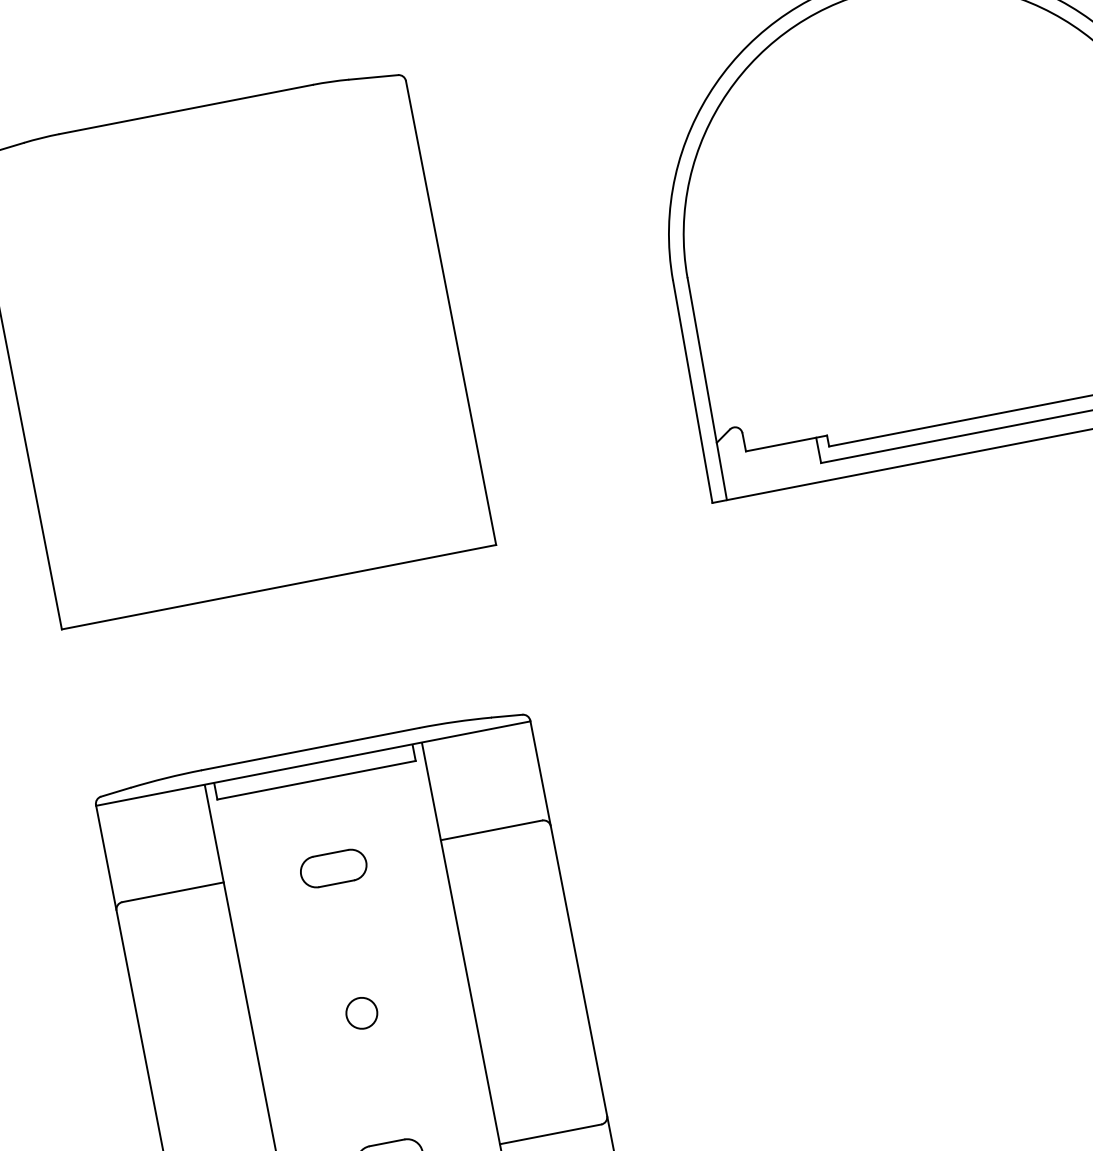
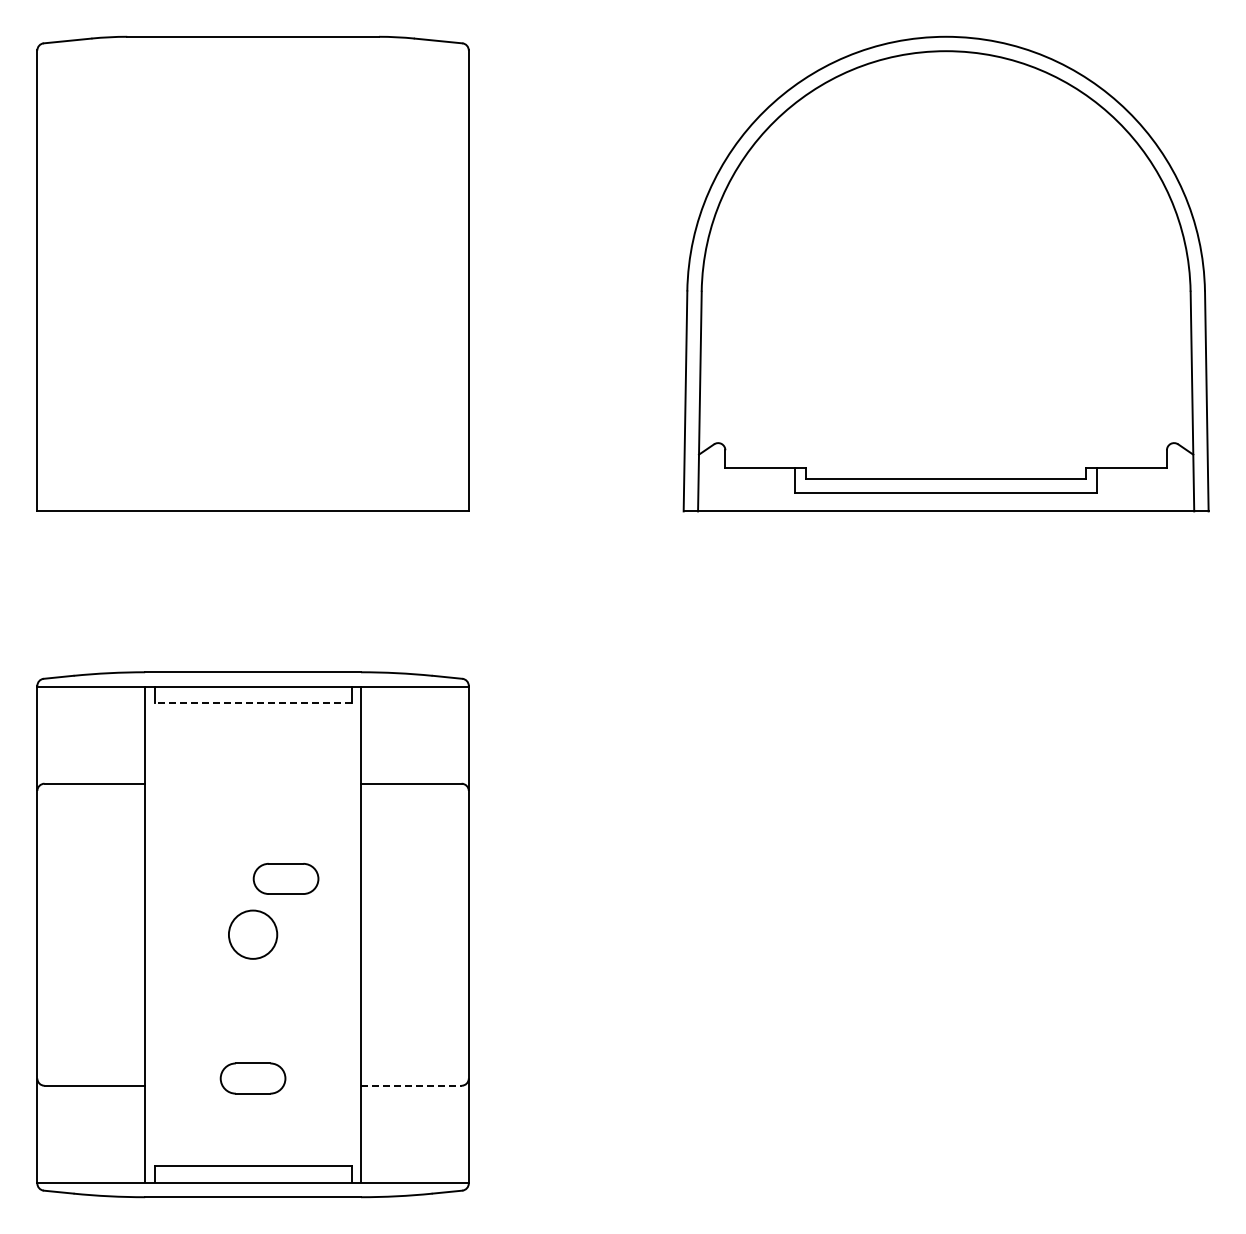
line: (317, 780) -> (253, 703), solid -> dashed
part: (333, 868) -> (285, 878), moved
circle: (361, 1013) -> (252, 934), size x1.6
line: (550, 1134) -> (411, 1085), solid -> dashed

